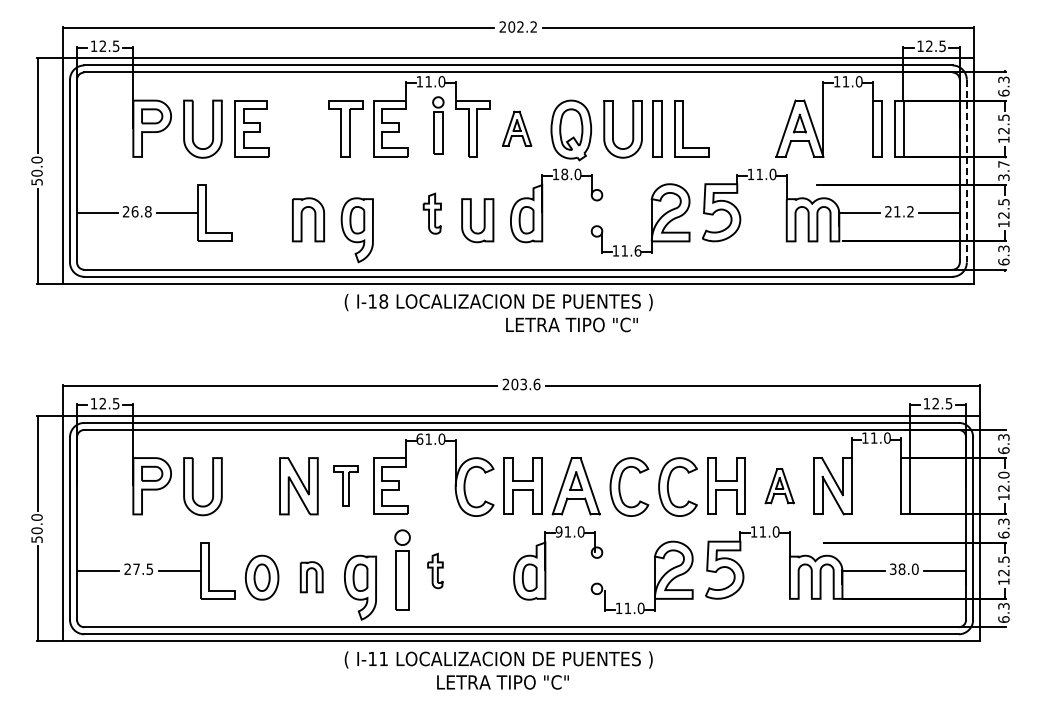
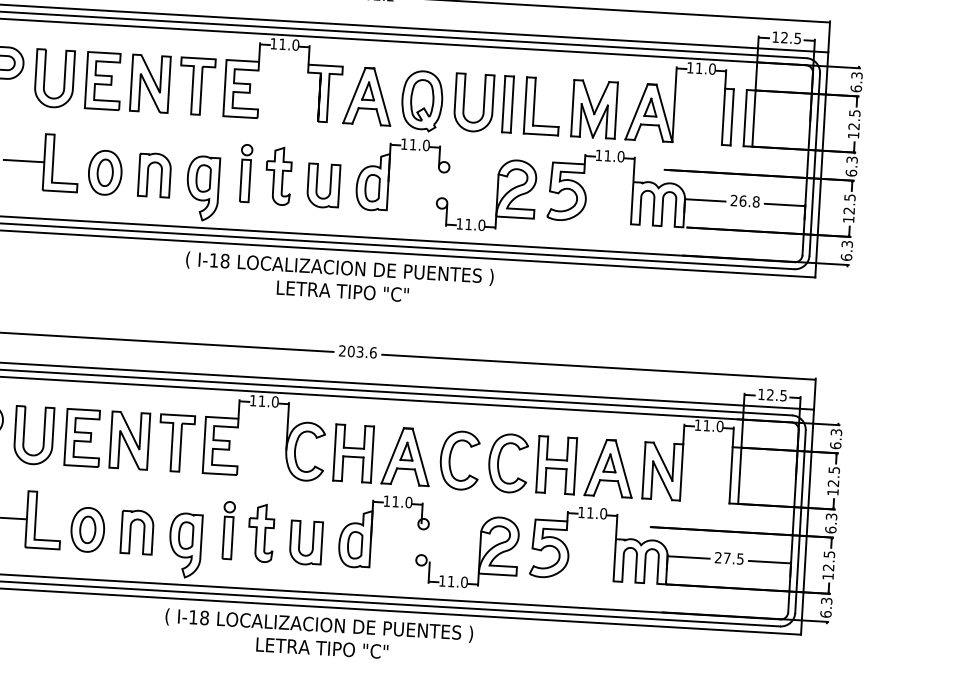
part: (438, 125) -> (245, 173), moved
part: (298, 128) -> (149, 83), added
part: (516, 128) -> (367, 96), size x1.67
part: (743, 128) -> (594, 109), added
text: (1003, 170) -> (851, 166), 3.7 -> 6.3
line: (966, 171) -> (814, 164), dashed -> solid
text: (564, 174) -> (412, 144), 18.0 -> 11.0
text: (903, 211) -> (749, 201), 21.2 -> 26.8
part: (432, 213) -> (278, 176), size x1.43
part: (258, 220) -> (104, 173), added
text: (637, 250) -> (481, 224), 11.6 -> 11.0
text: (571, 324) -> (342, 290), moved
text: (419, 438) -> (252, 399), 61.0 -> 11.0
text: (1003, 474) -> (833, 469), 12.0 -> 12.5
part: (251, 485) -> (82, 437), added
part: (345, 485) -> (176, 442), size x1.43
part: (779, 486) -> (609, 468), size x1.67
text: (558, 531) -> (386, 500), 91.0 -> 11.0
part: (402, 569) -> (228, 529), size x0.71
text: (904, 569) -> (729, 558), 38.0 -> 27.5
part: (435, 570) -> (261, 532), size x1.67
part: (311, 576) -> (137, 531), size x1.43
part: (480, 577) -> (305, 542), added
text: (383, 658) -> (204, 617), I-11 -> I-18

